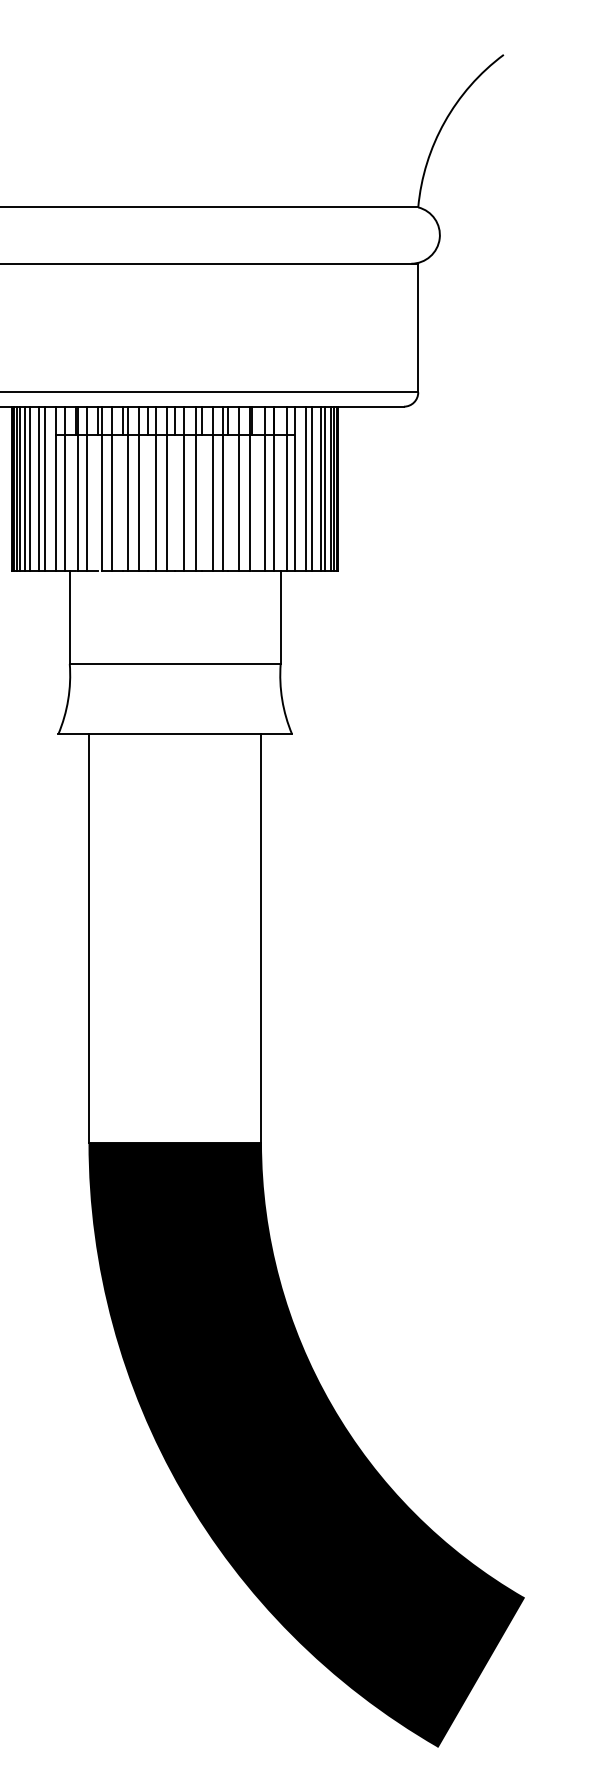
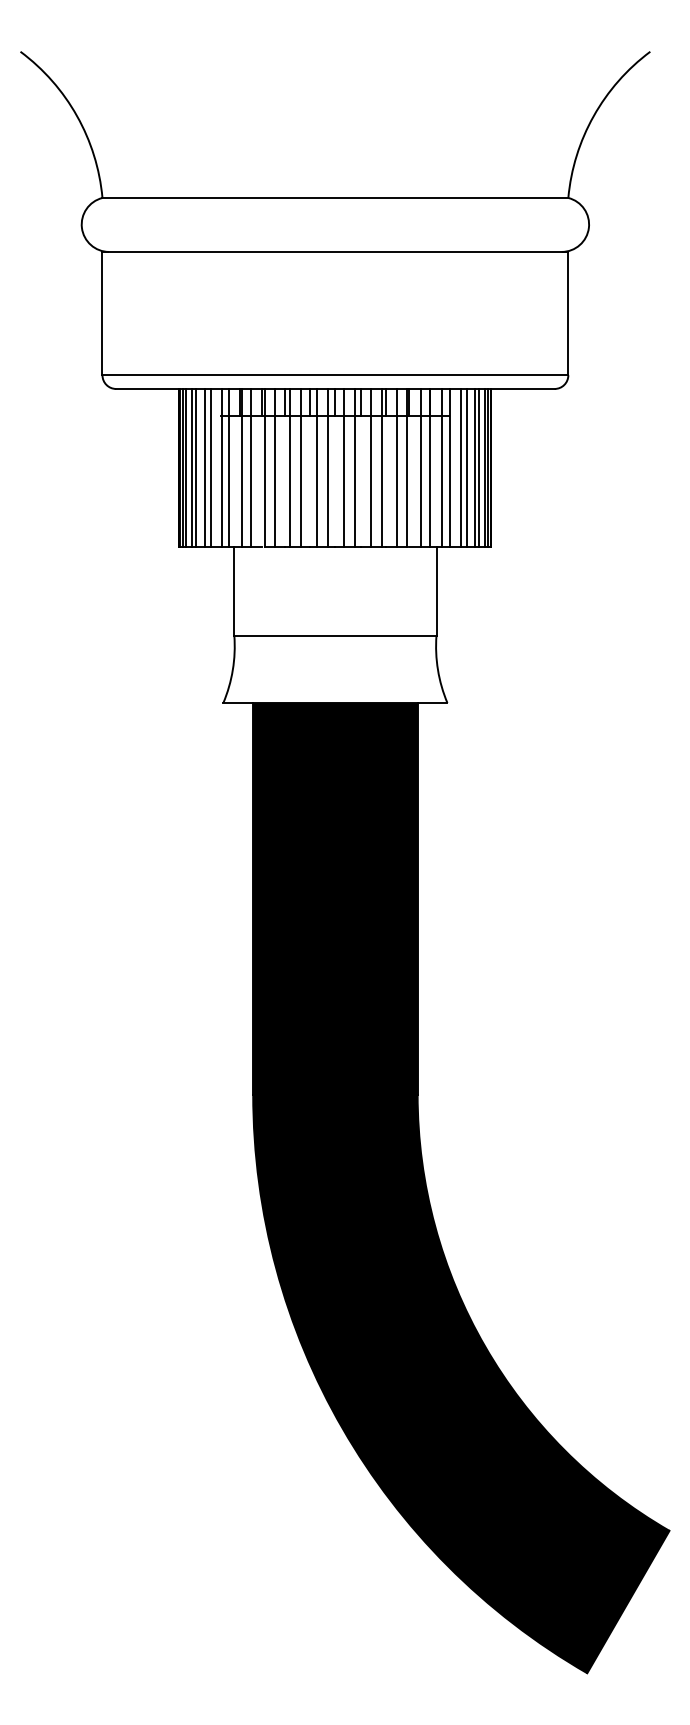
fill: (175, 938) -> (335, 898), added

